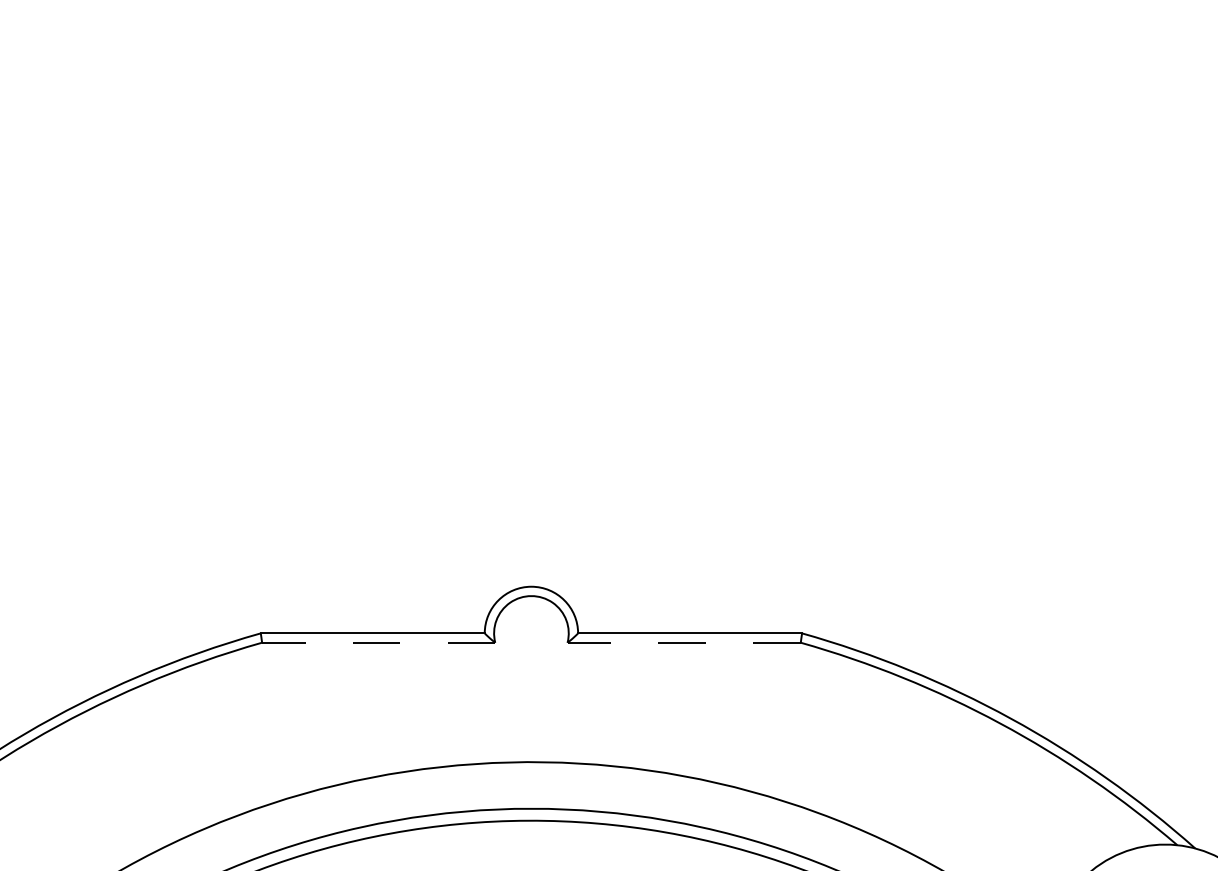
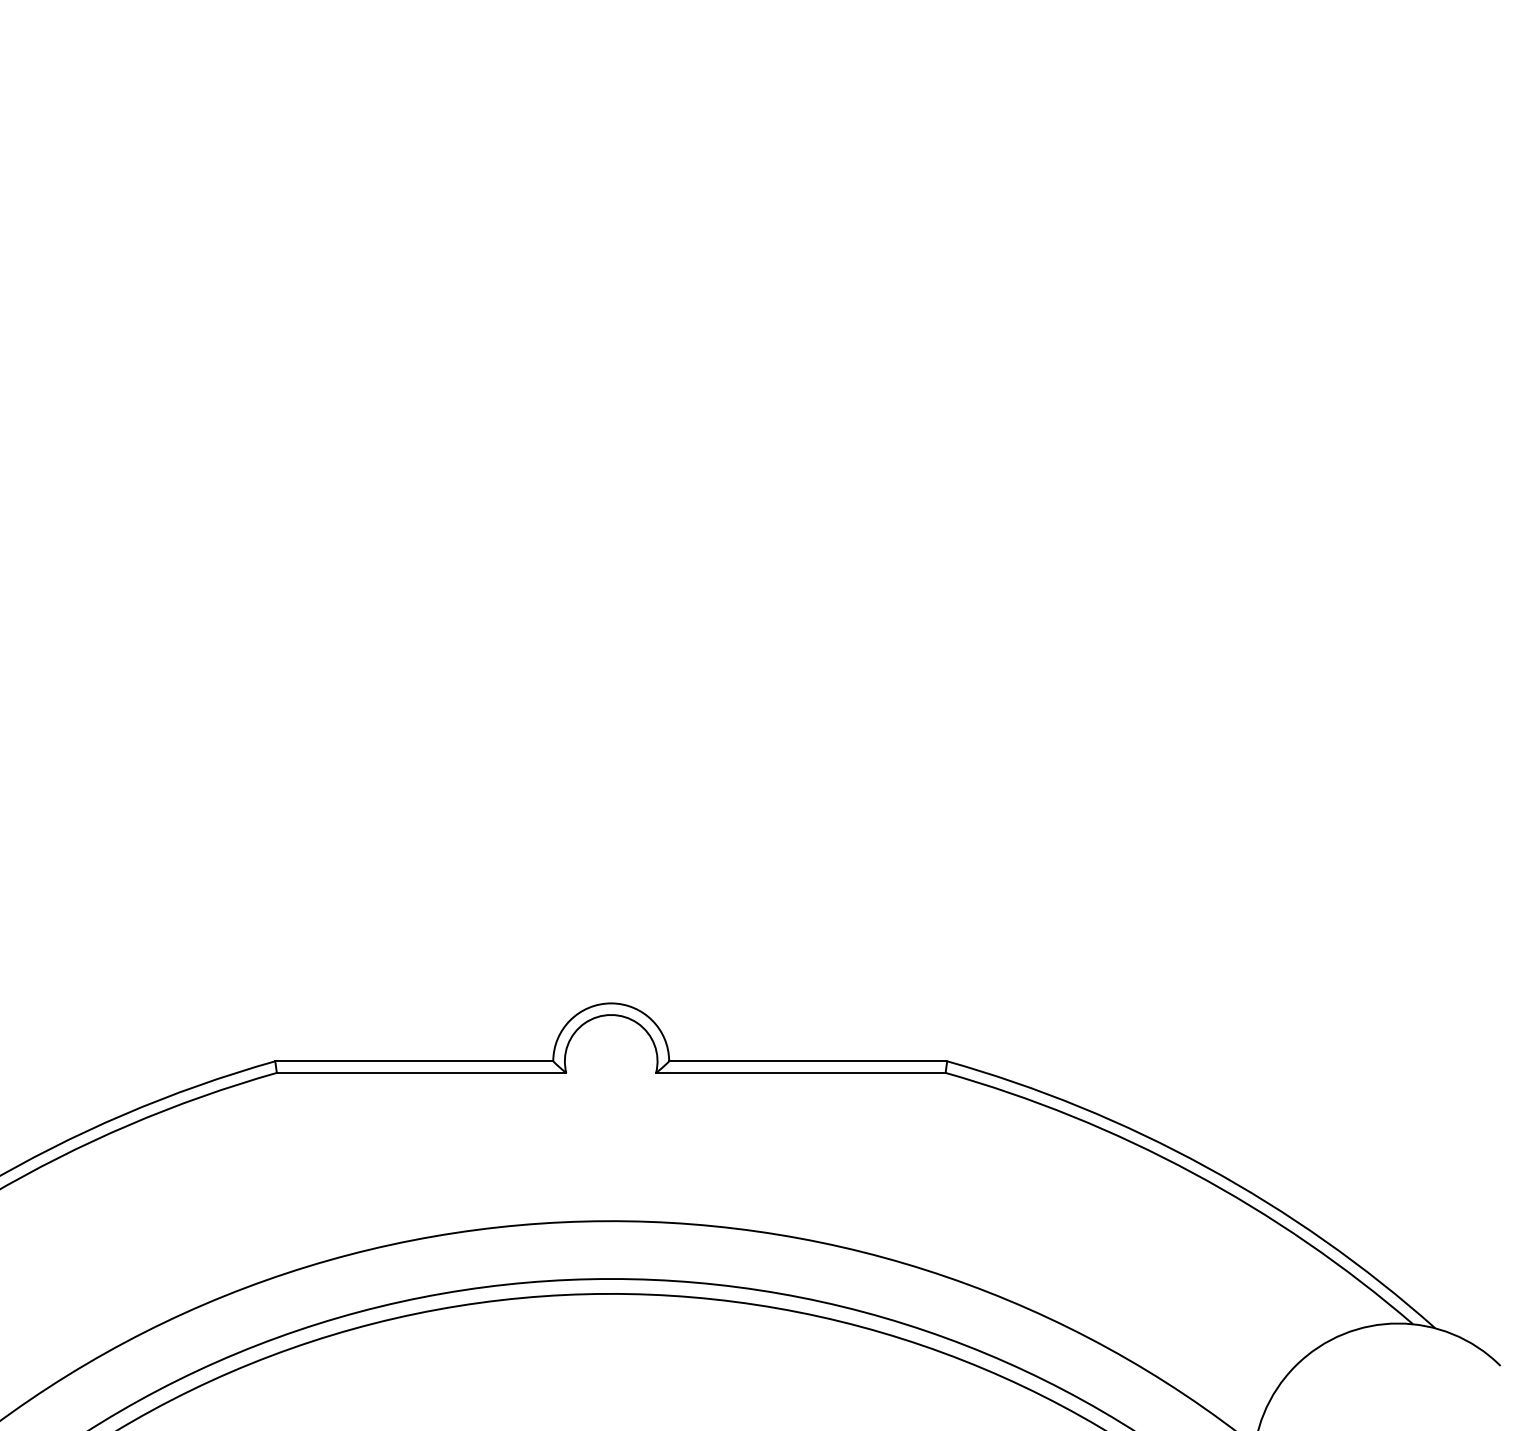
line: (378, 642) -> (421, 1072), dashed -> solid
line: (683, 642) -> (800, 1072), dashed -> solid

